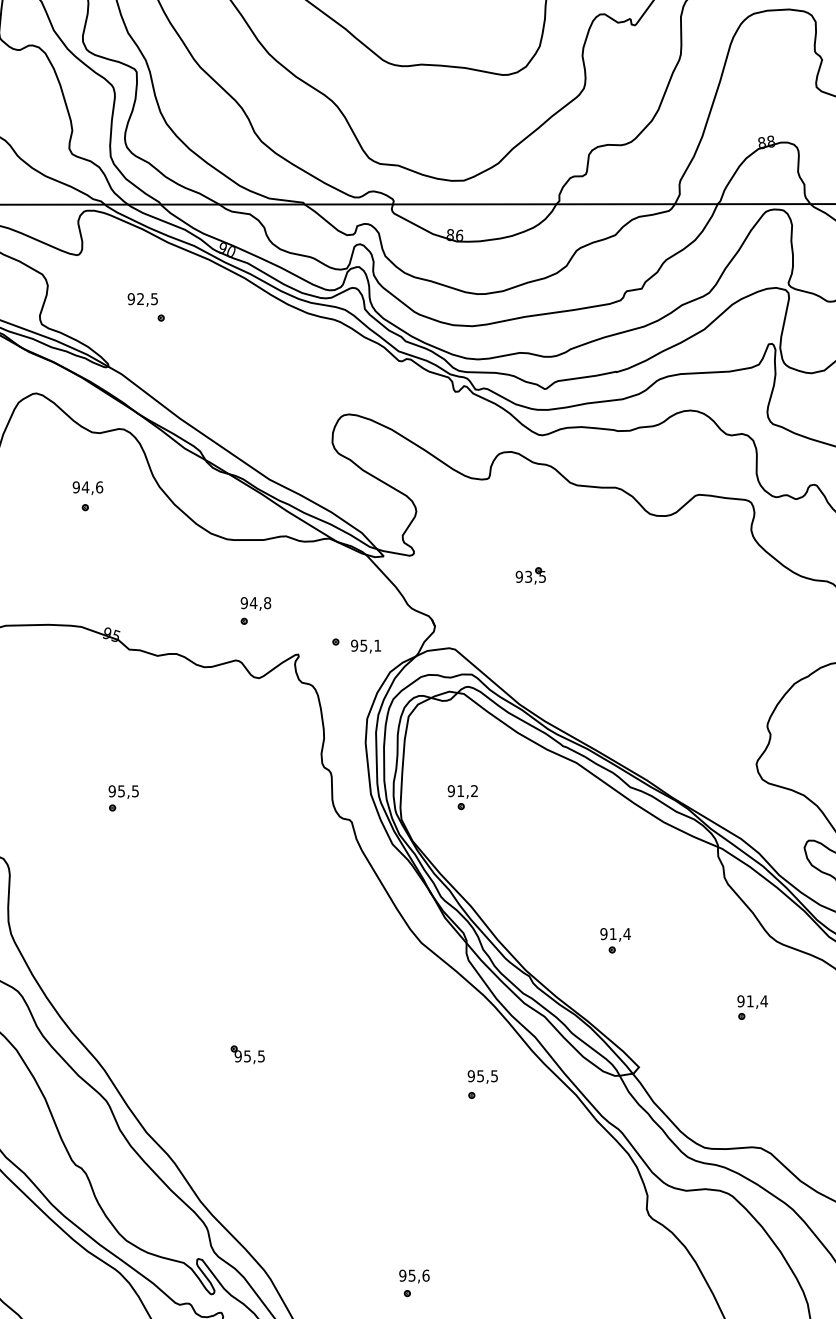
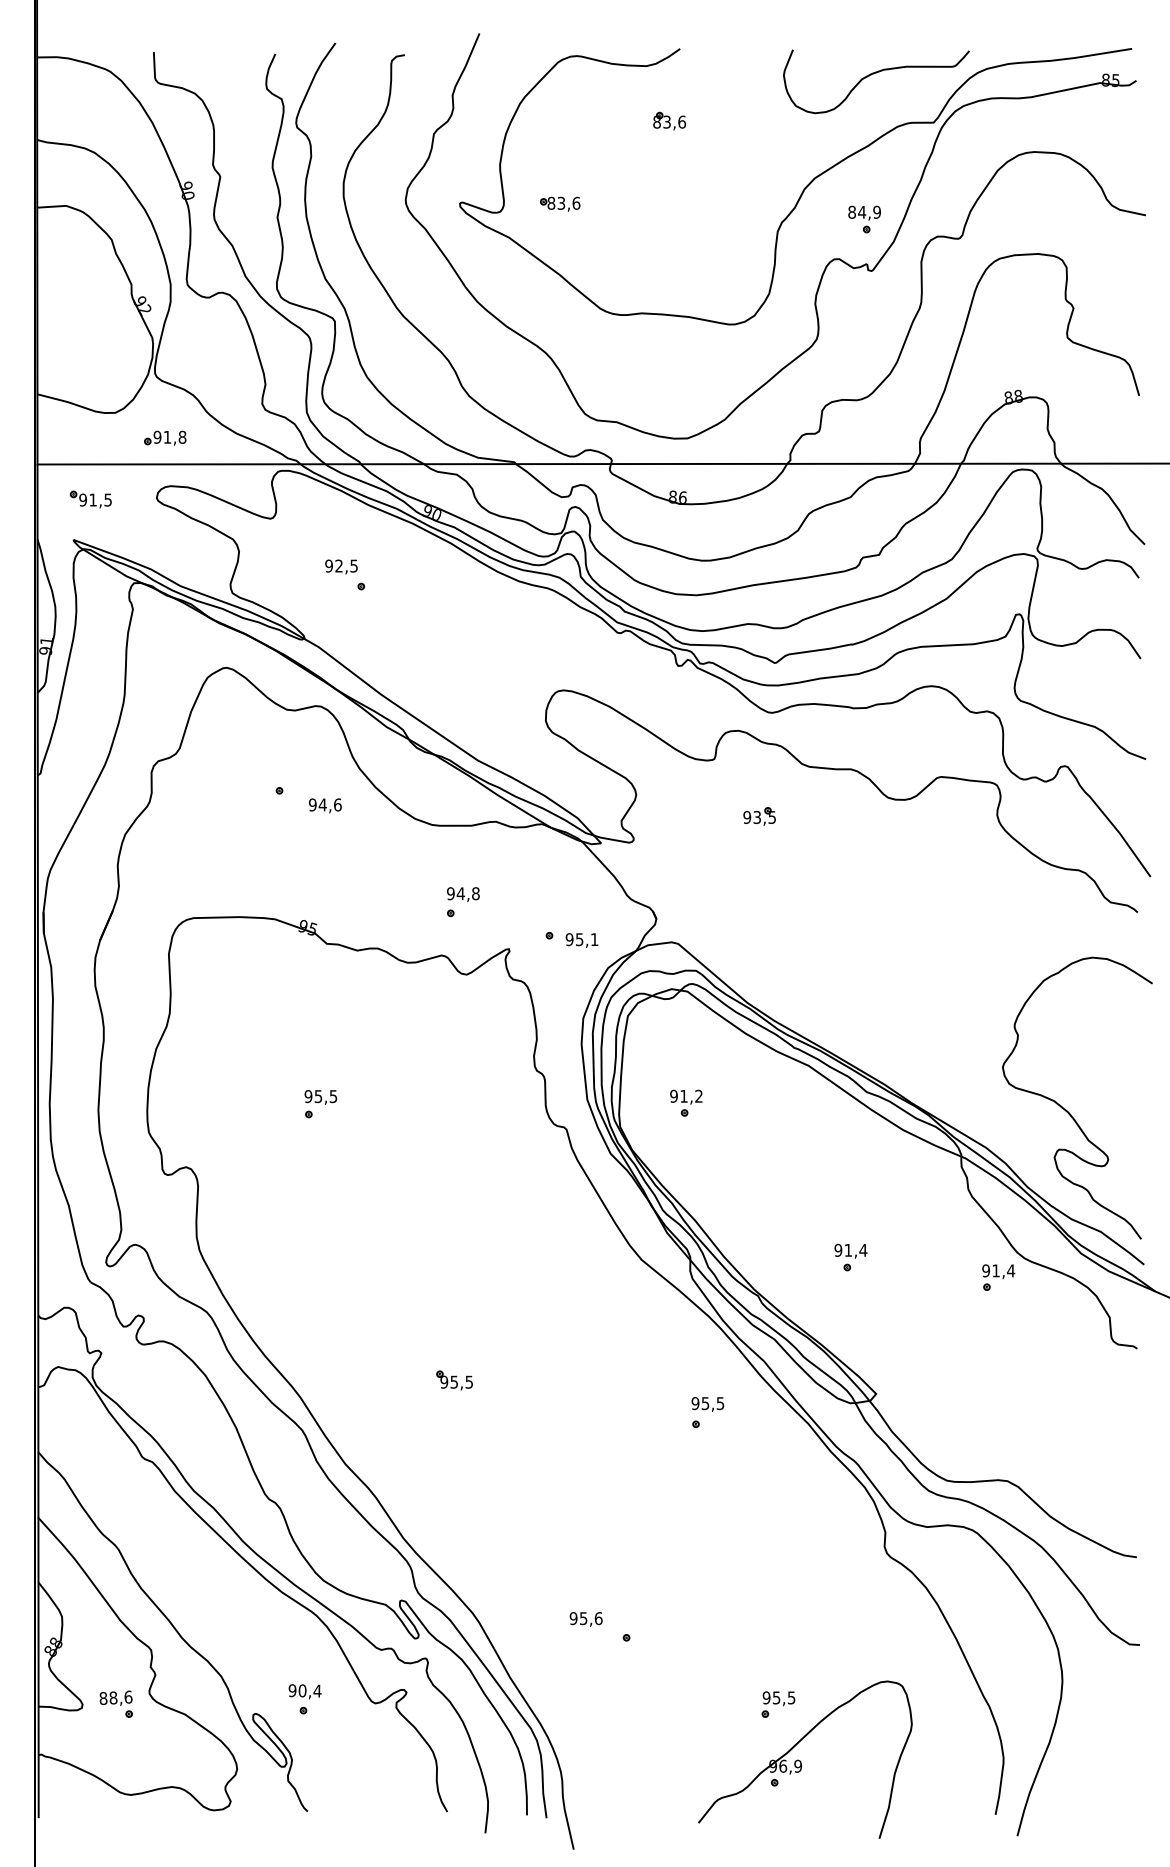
text: (88, 487) -> (325, 805), moved
part: (530, 576) -> (759, 816), moved
part: (752, 1007) -> (998, 1277), moved
text: (413, 1276) -> (585, 1619), moved

